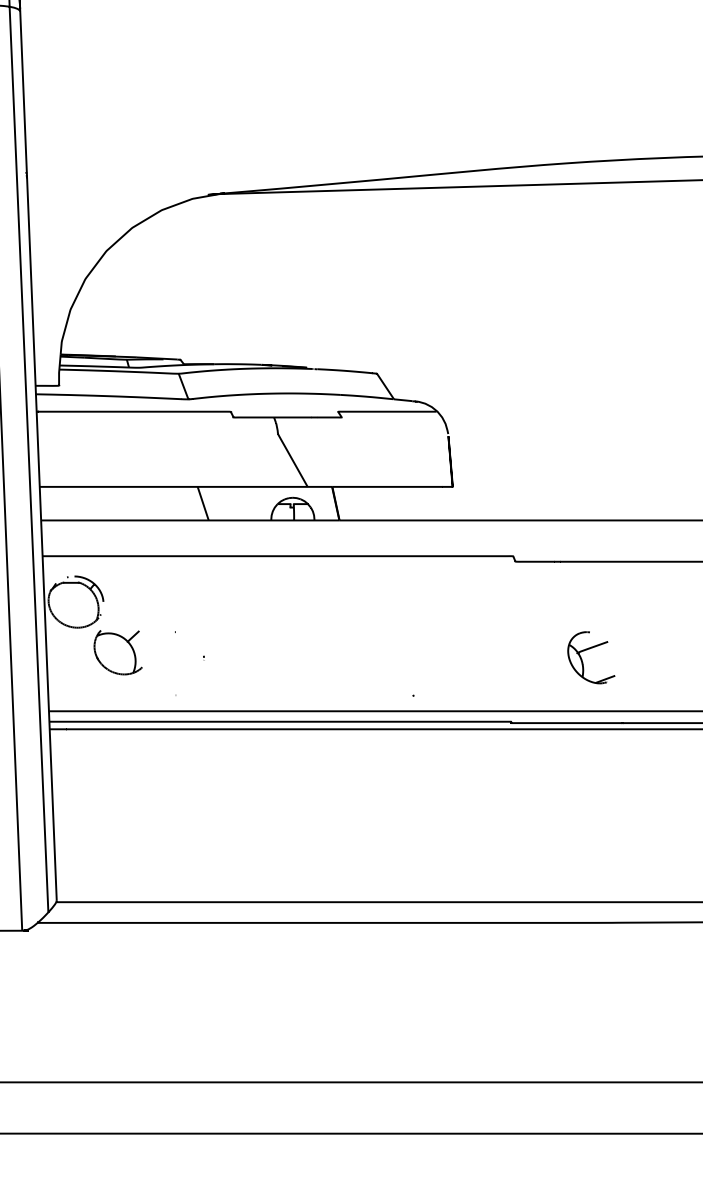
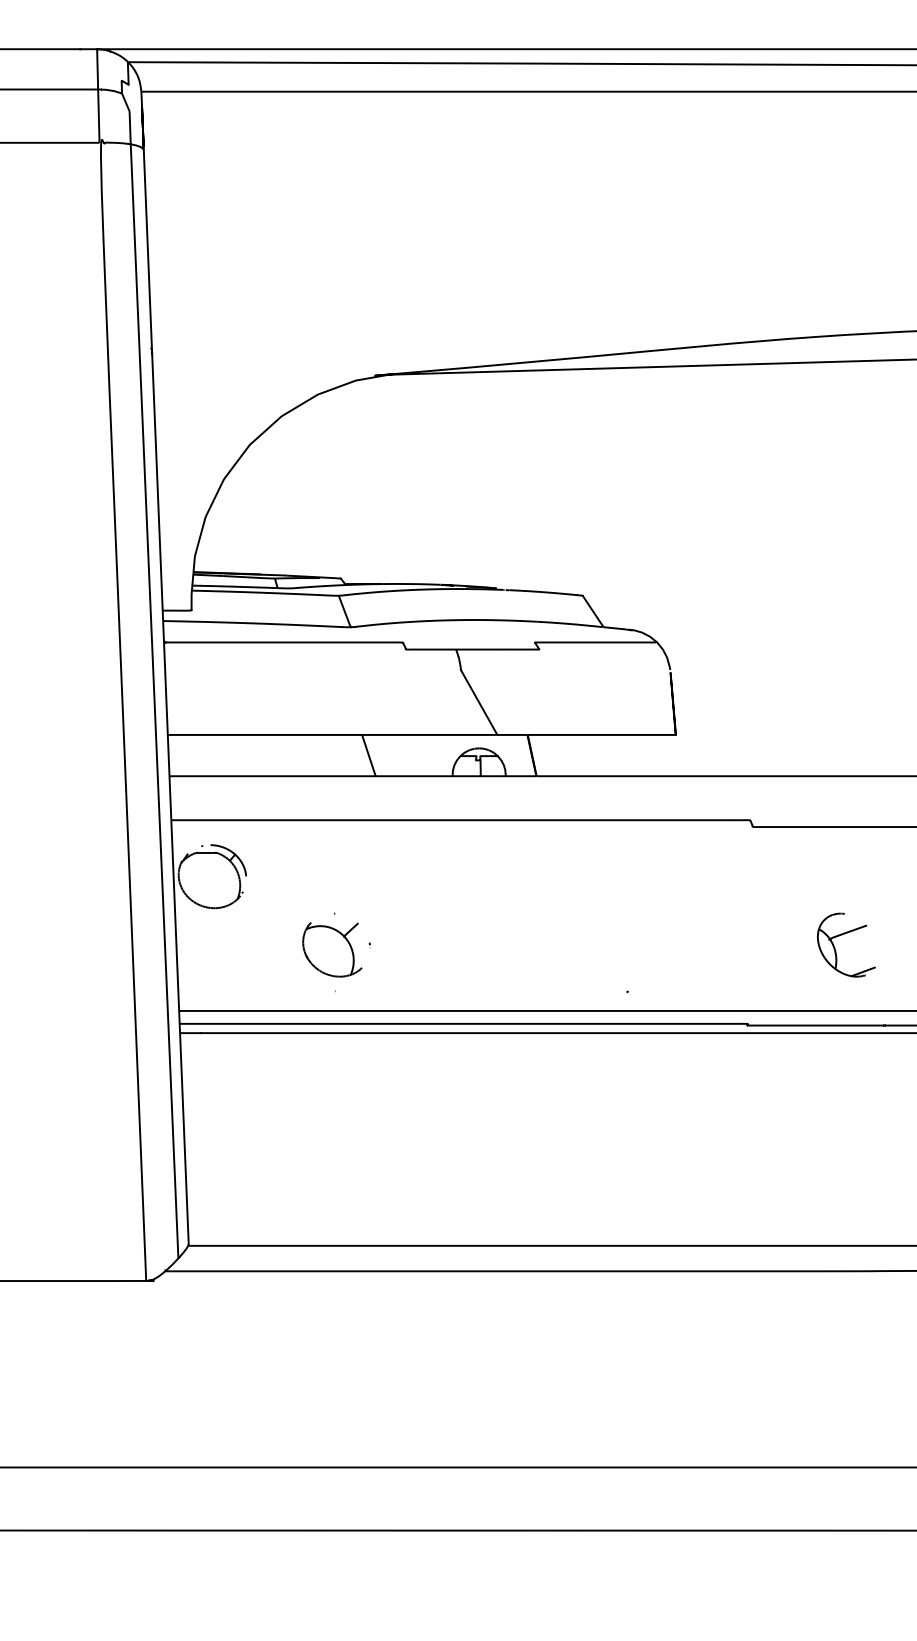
part: (118, 652) -> (332, 949), moved

